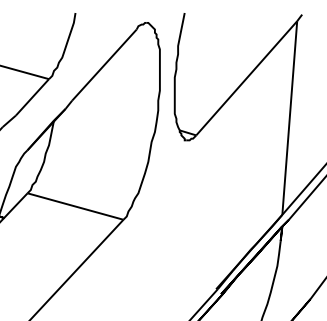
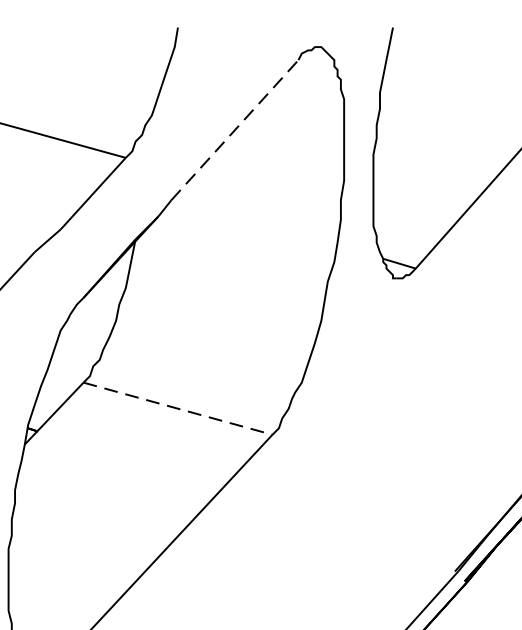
line: (104, 64) -> (235, 128), solid -> dashed
line: (75, 206) -> (177, 408), solid -> dashed

